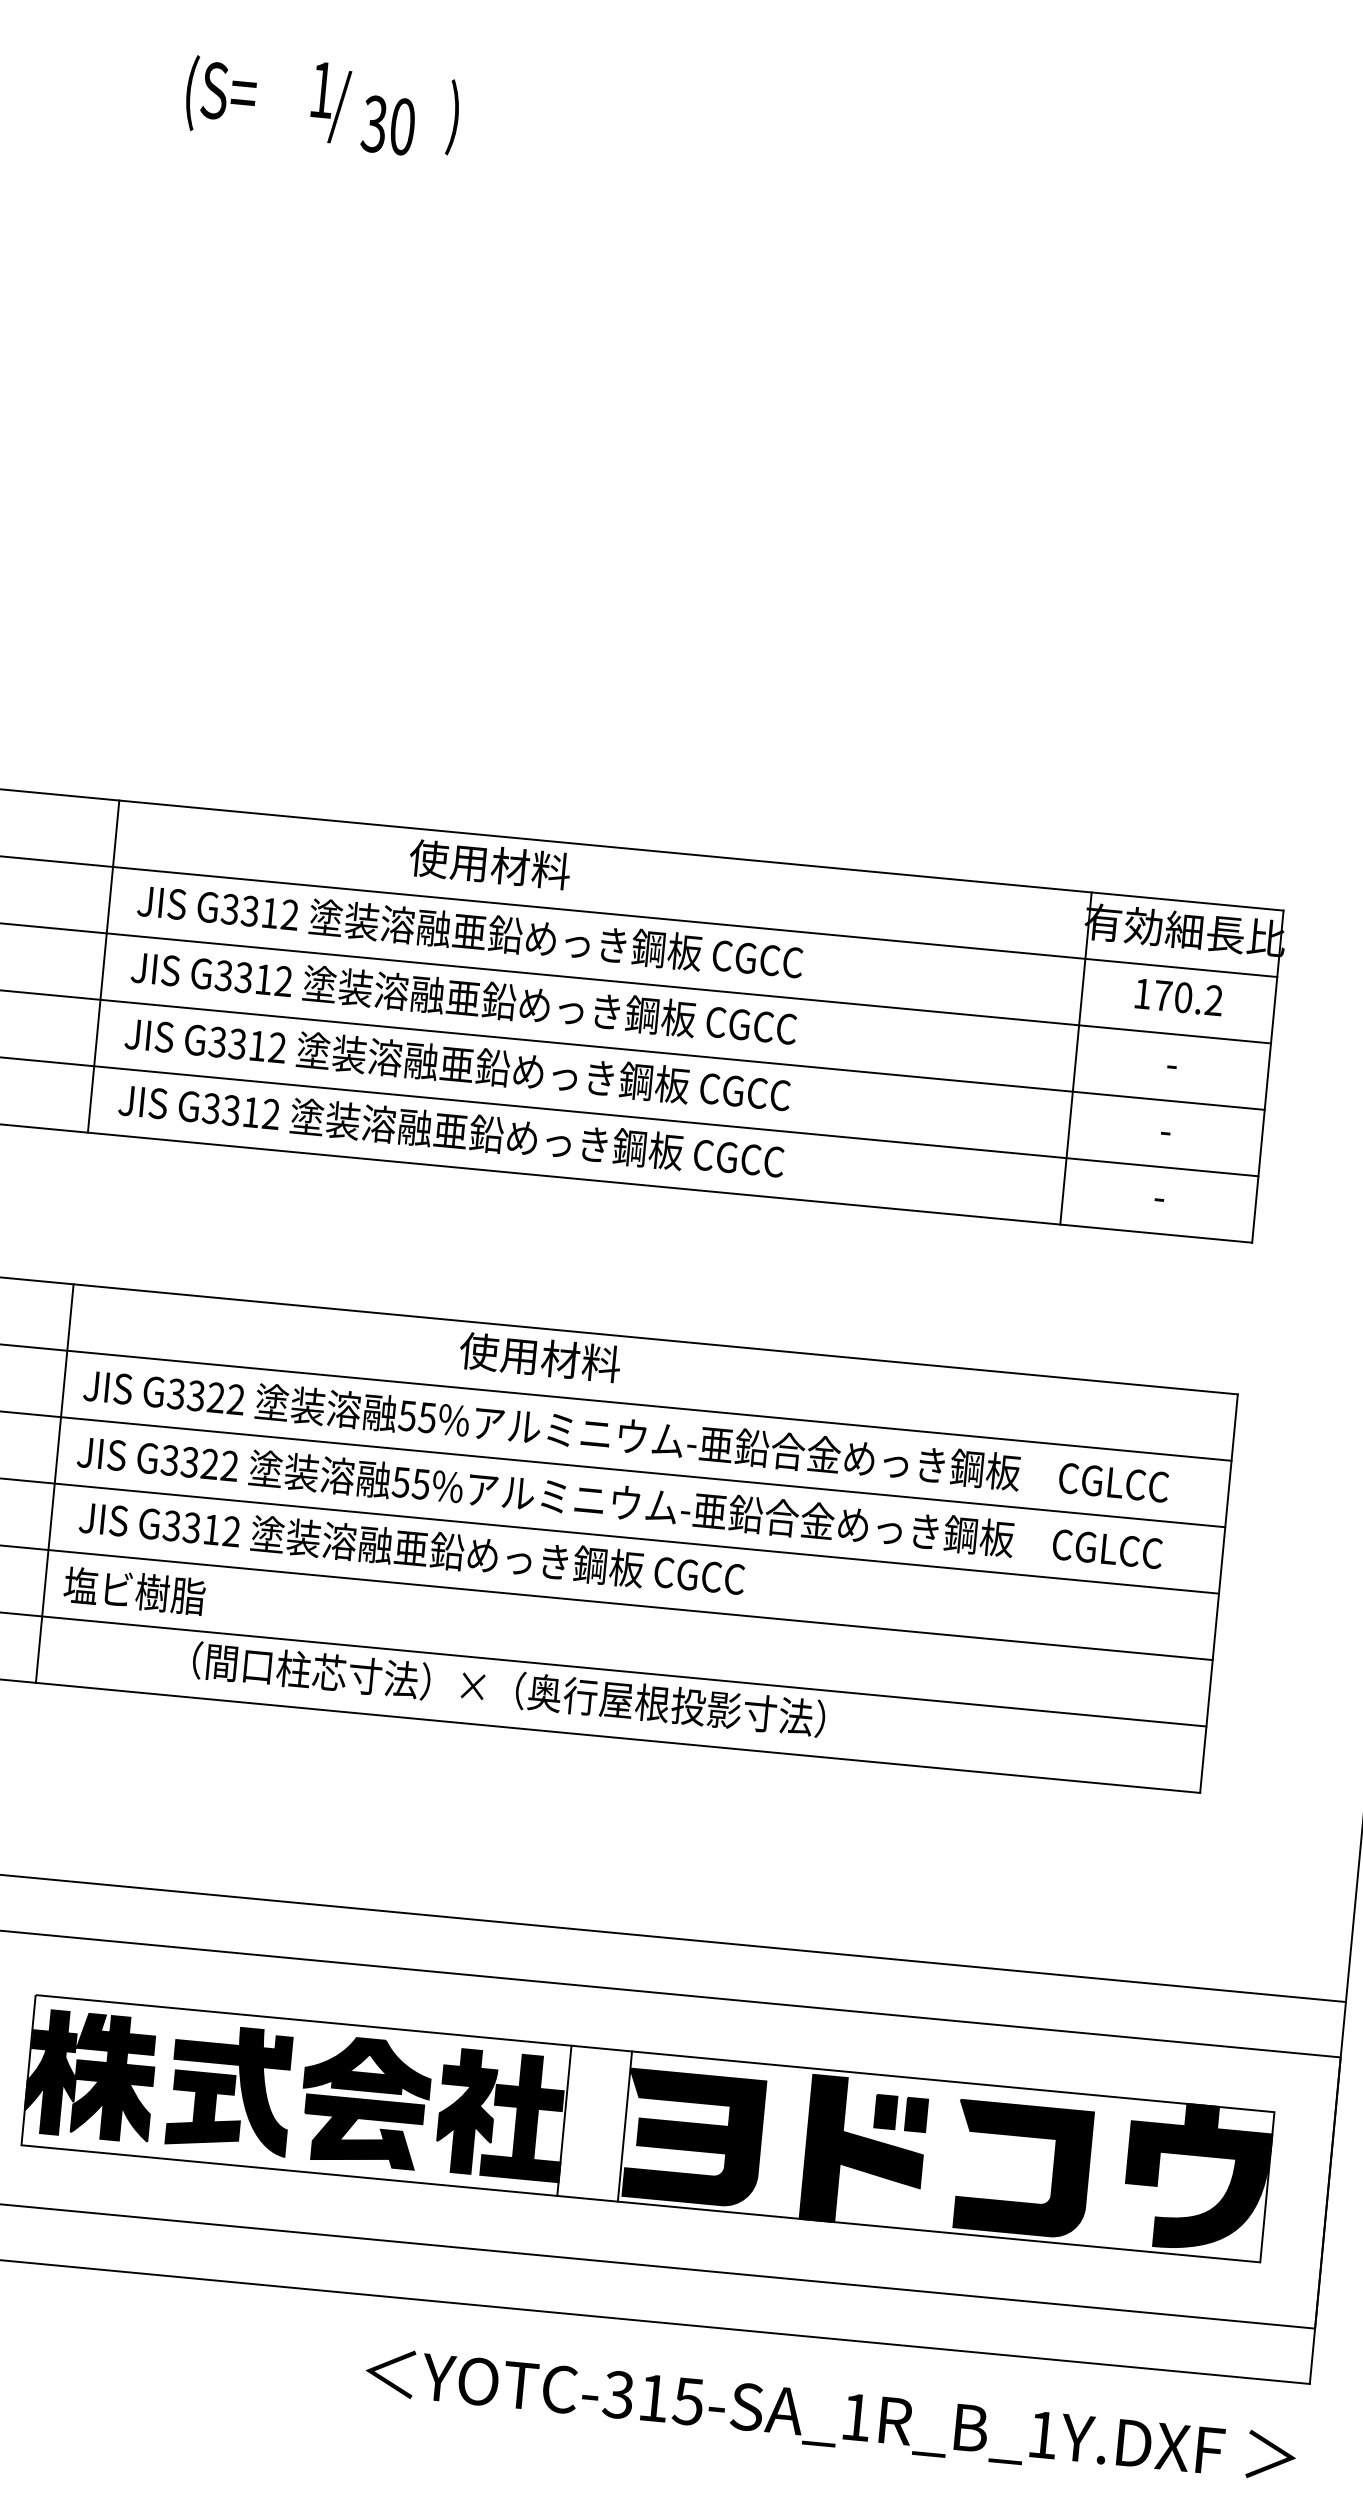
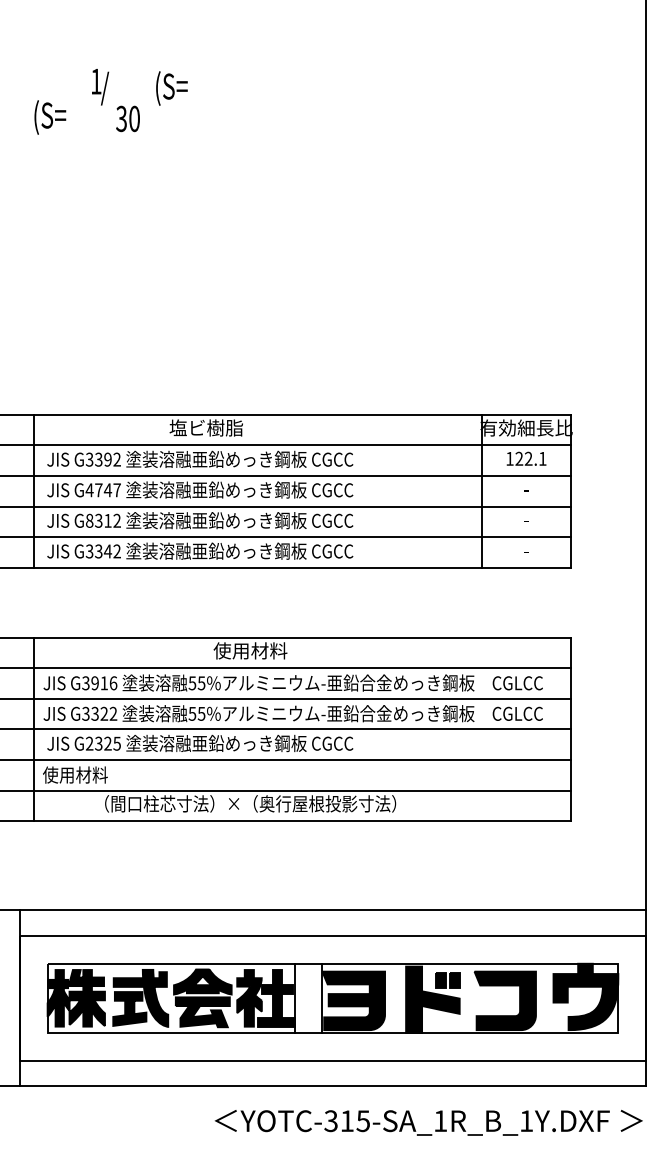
text: (221, 95) -> (50, 117), moved
text: (484, 120) -> (171, 88), ) -> (S=
text: (387, 124) -> (127, 118), moved
text: (490, 863) -> (206, 427), 使用材料 -> 塩ビ樹脂
text: (269, 912) -> (107, 459), G3312 -> G3392
text: (251, 978) -> (102, 490), G3312 -> G4747
text: (1187, 997) -> (530, 458), 170.2 -> 122.1
text: (217, 1041) -> (89, 520), G3312 -> G8312
text: (250, 1112) -> (107, 551), G3312 -> G3342
text: (216, 1398) -> (104, 683), G3322 -> G3916
text: (199, 1528) -> (102, 743), G3312 -> G2325
text: (134, 1589) -> (75, 774), 塩ビ樹脂 -> 使用材料

